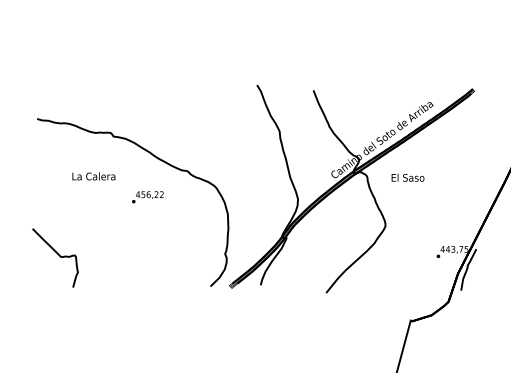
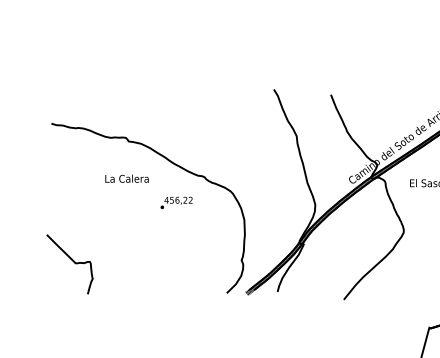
text: (93, 176) -> (126, 178), moved
text: (147, 197) -> (176, 203), moved

